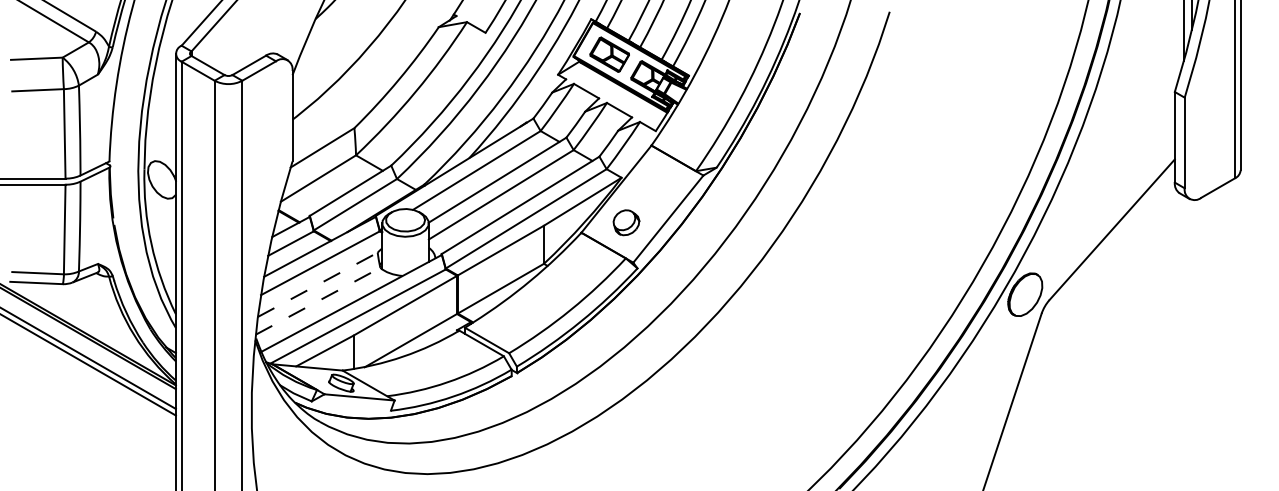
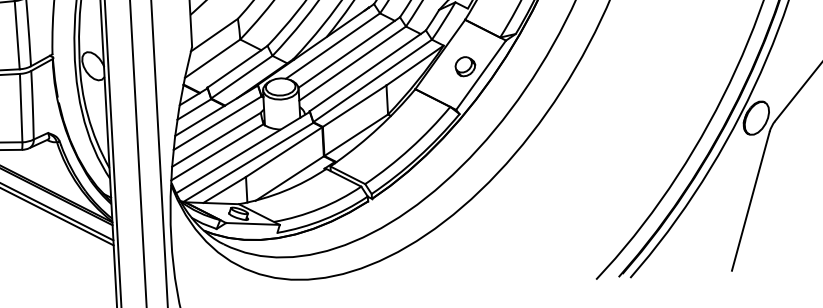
part: (626, 222) -> (465, 66), moved
line: (317, 284) -> (216, 139), dashed -> solid
line: (318, 301) -> (217, 152), dashed -> solid

